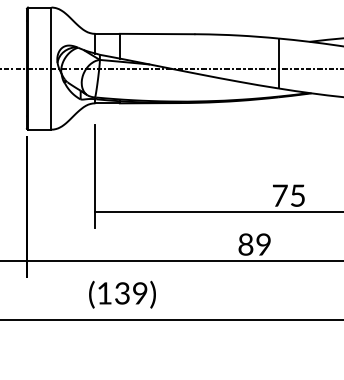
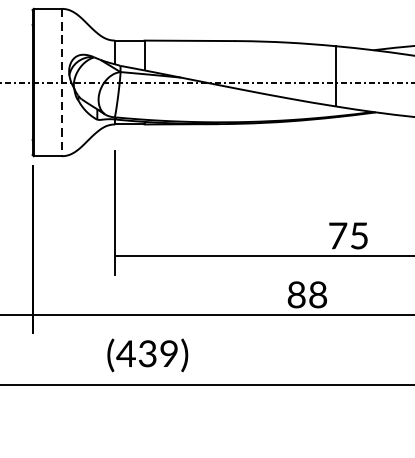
line: (51, 69) -> (62, 83), solid -> dashed
text: (263, 245) -> (317, 295), 89 -> 88
text: (104, 293) -> (126, 353), (139) -> (439)

